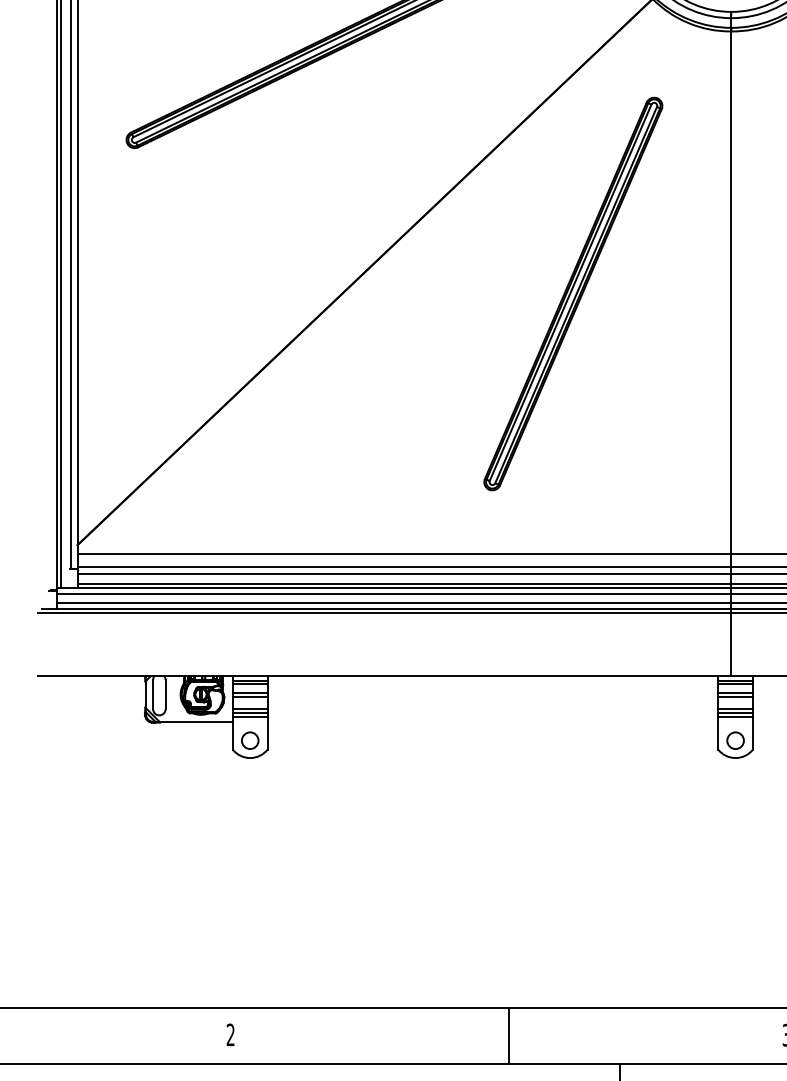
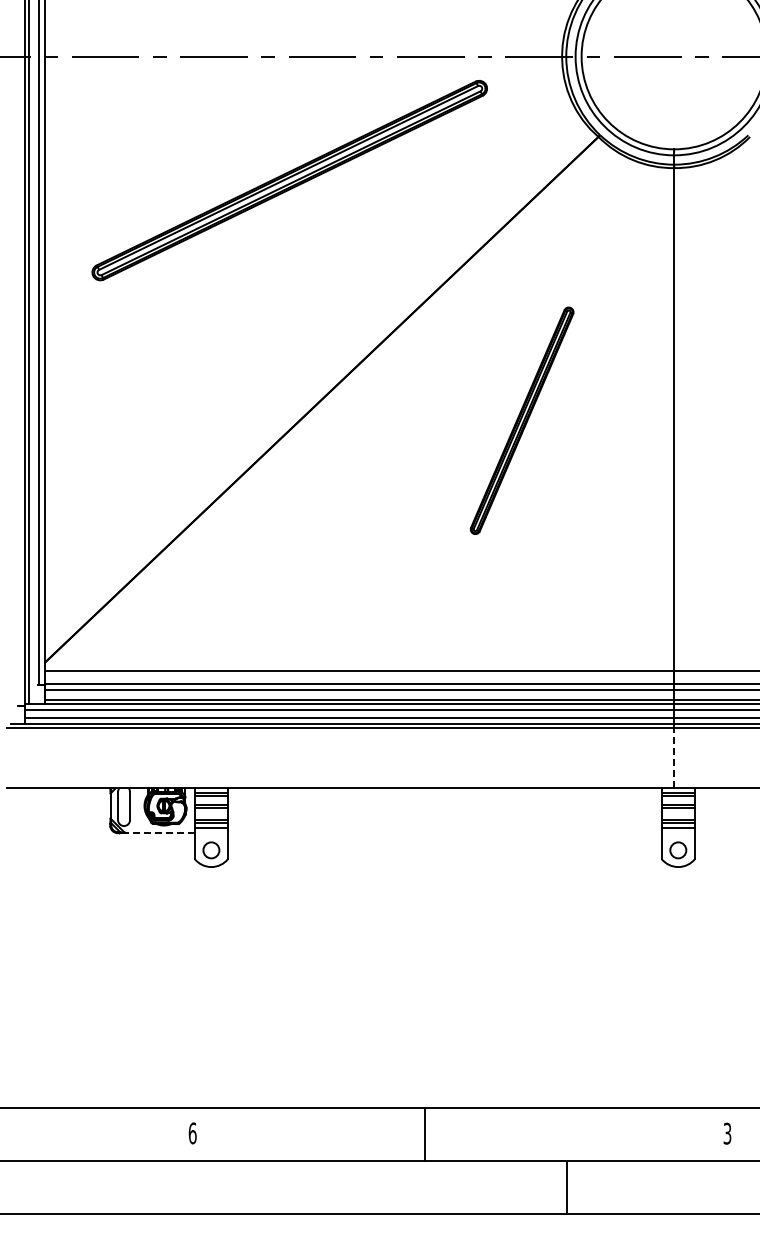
part: (572, 293) -> (521, 420), size x0.6
line: (731, 644) -> (674, 757), solid -> dashed
line: (196, 722) -> (159, 832), solid -> dashed
text: (230, 1035) -> (192, 1133), 2 -> 6
line: (509, 1036) -> (425, 1134), moved

